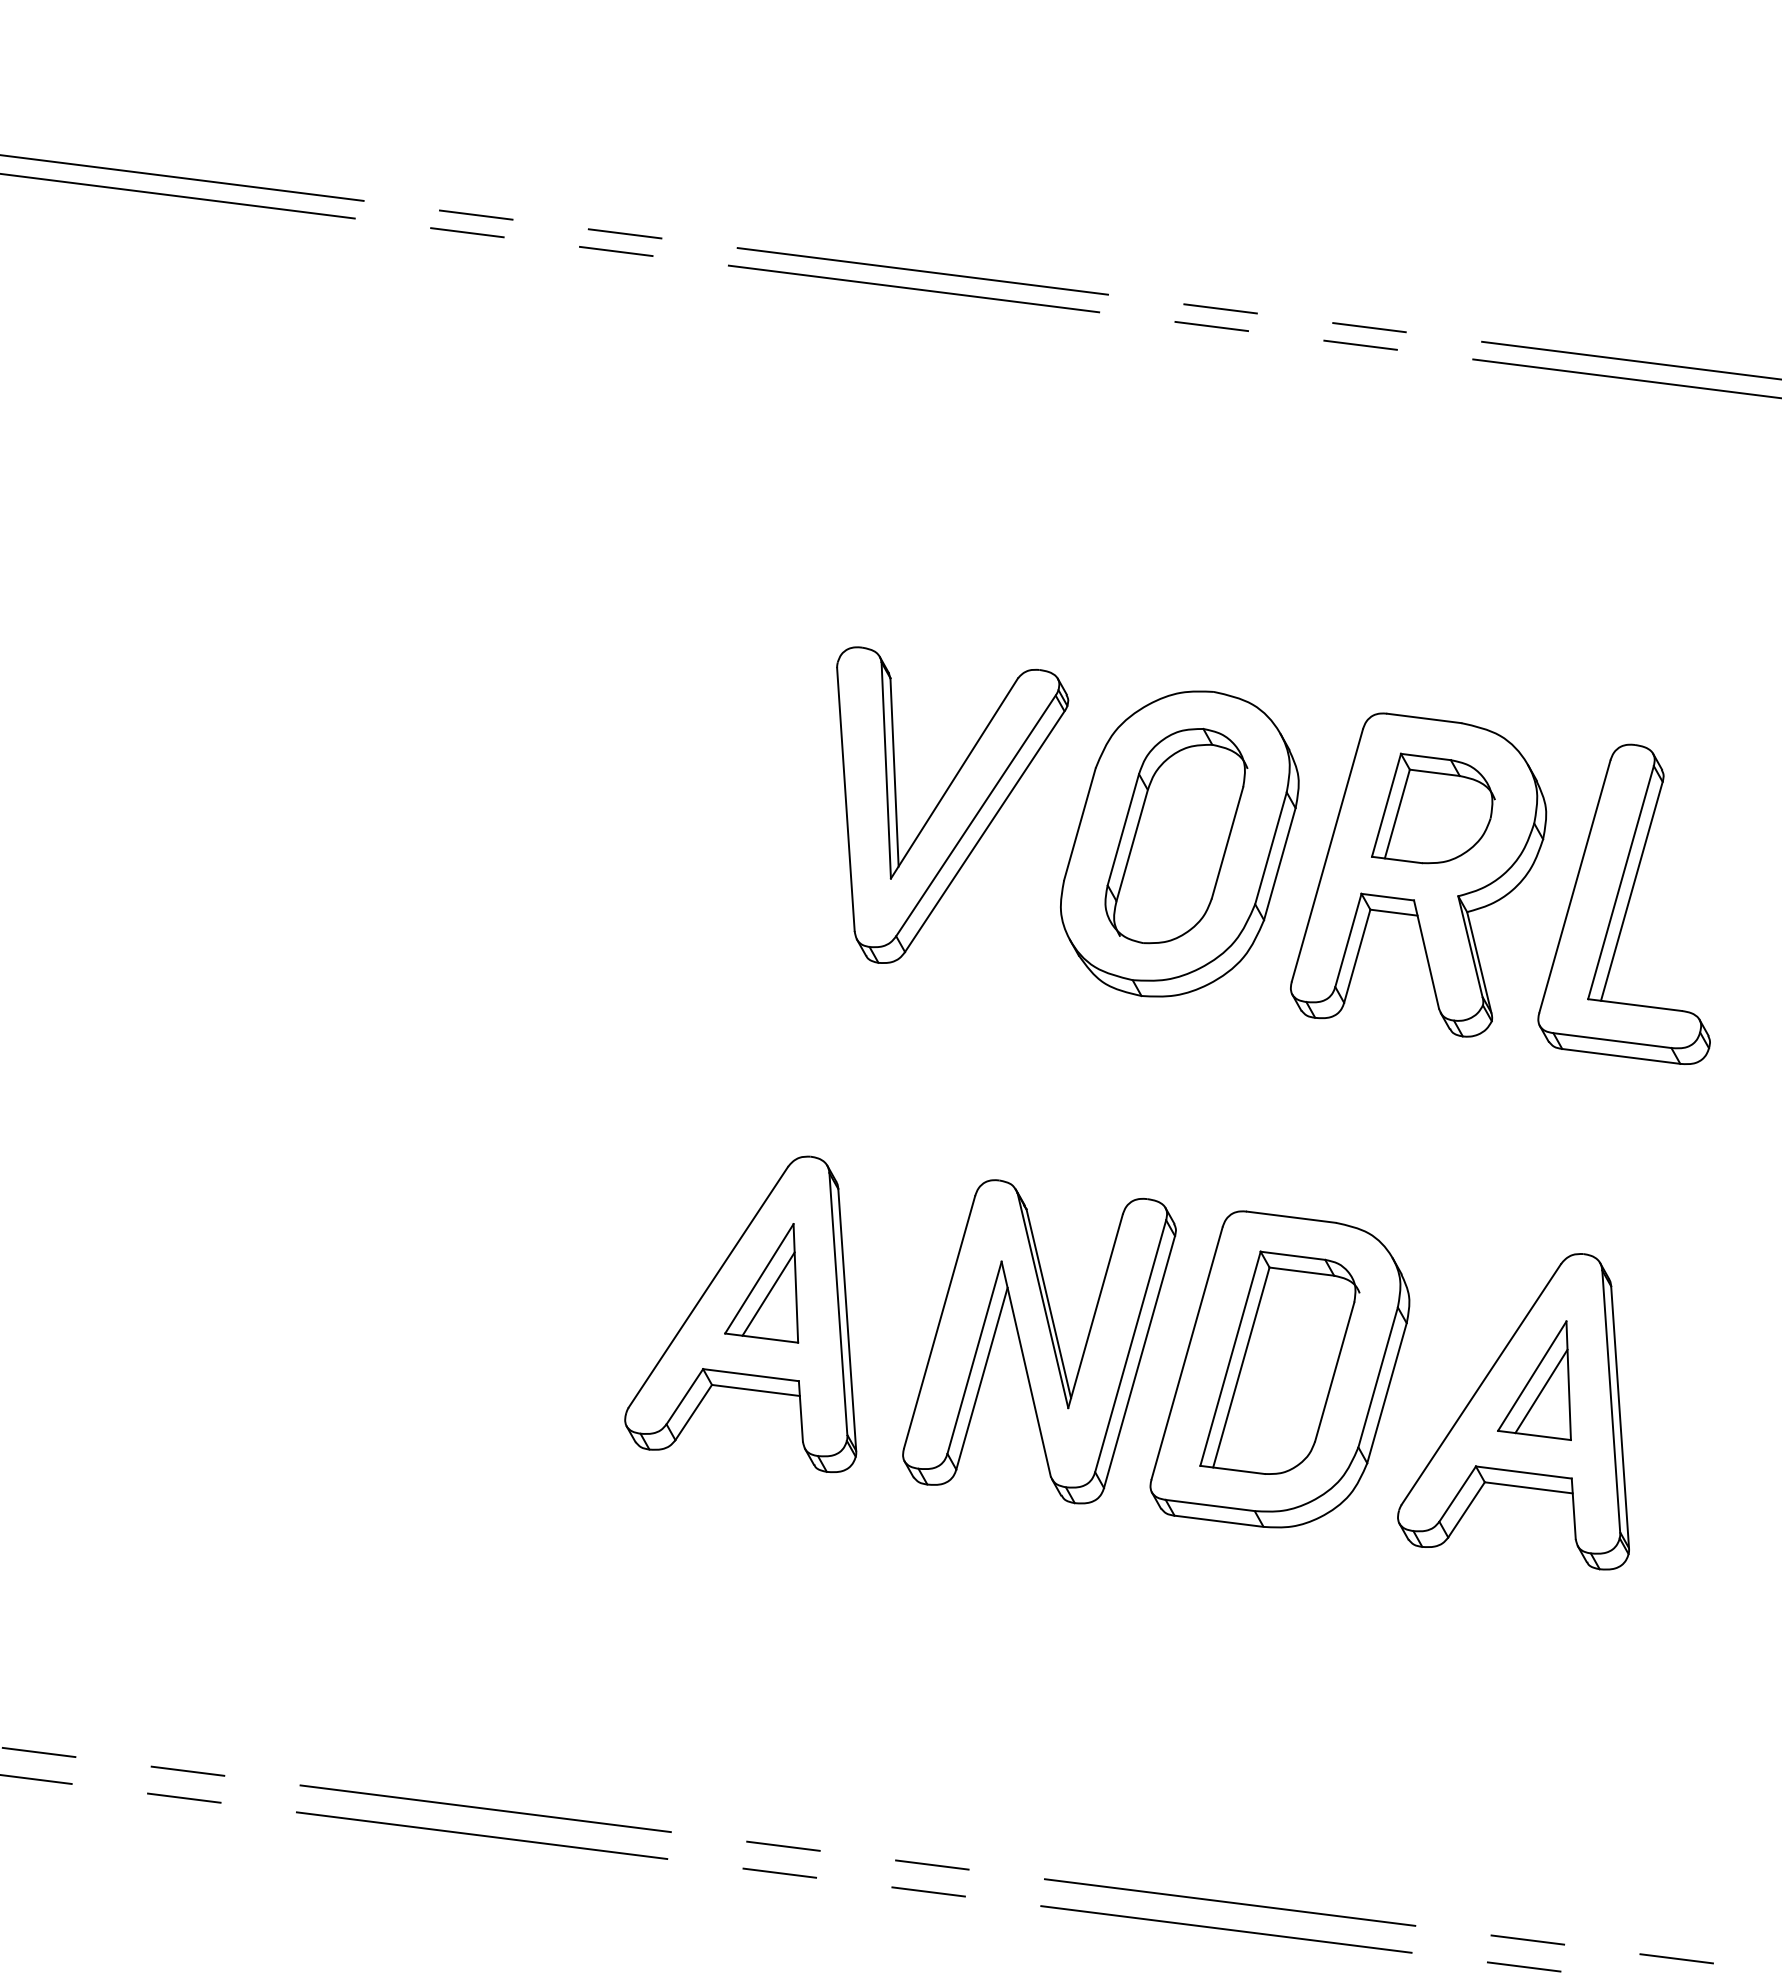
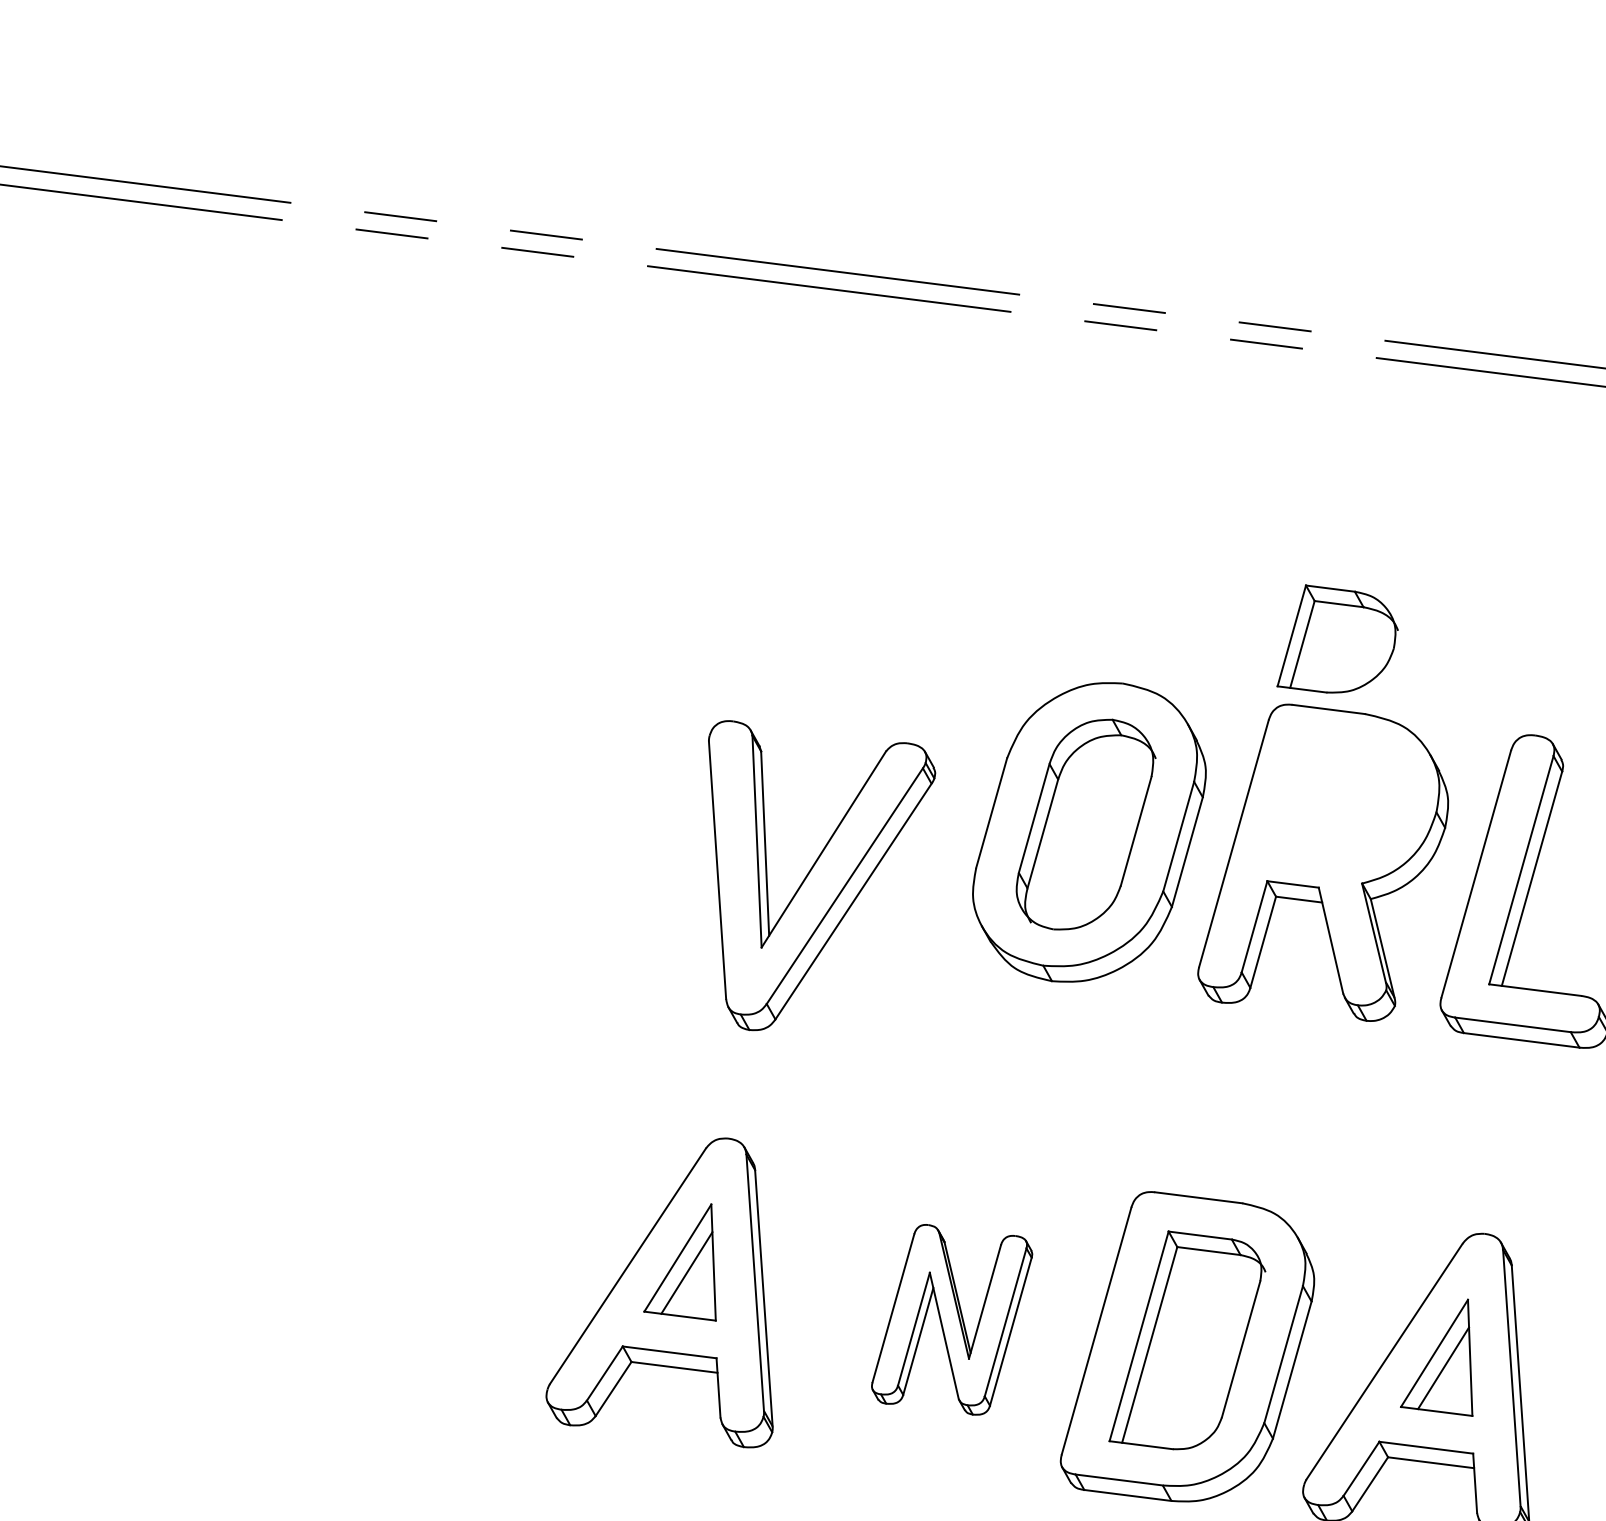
part: (952, 804) -> (821, 874), moved
part: (1433, 808) -> (1337, 639), moved
part: (1039, 1341) -> (952, 1319), size x0.6

